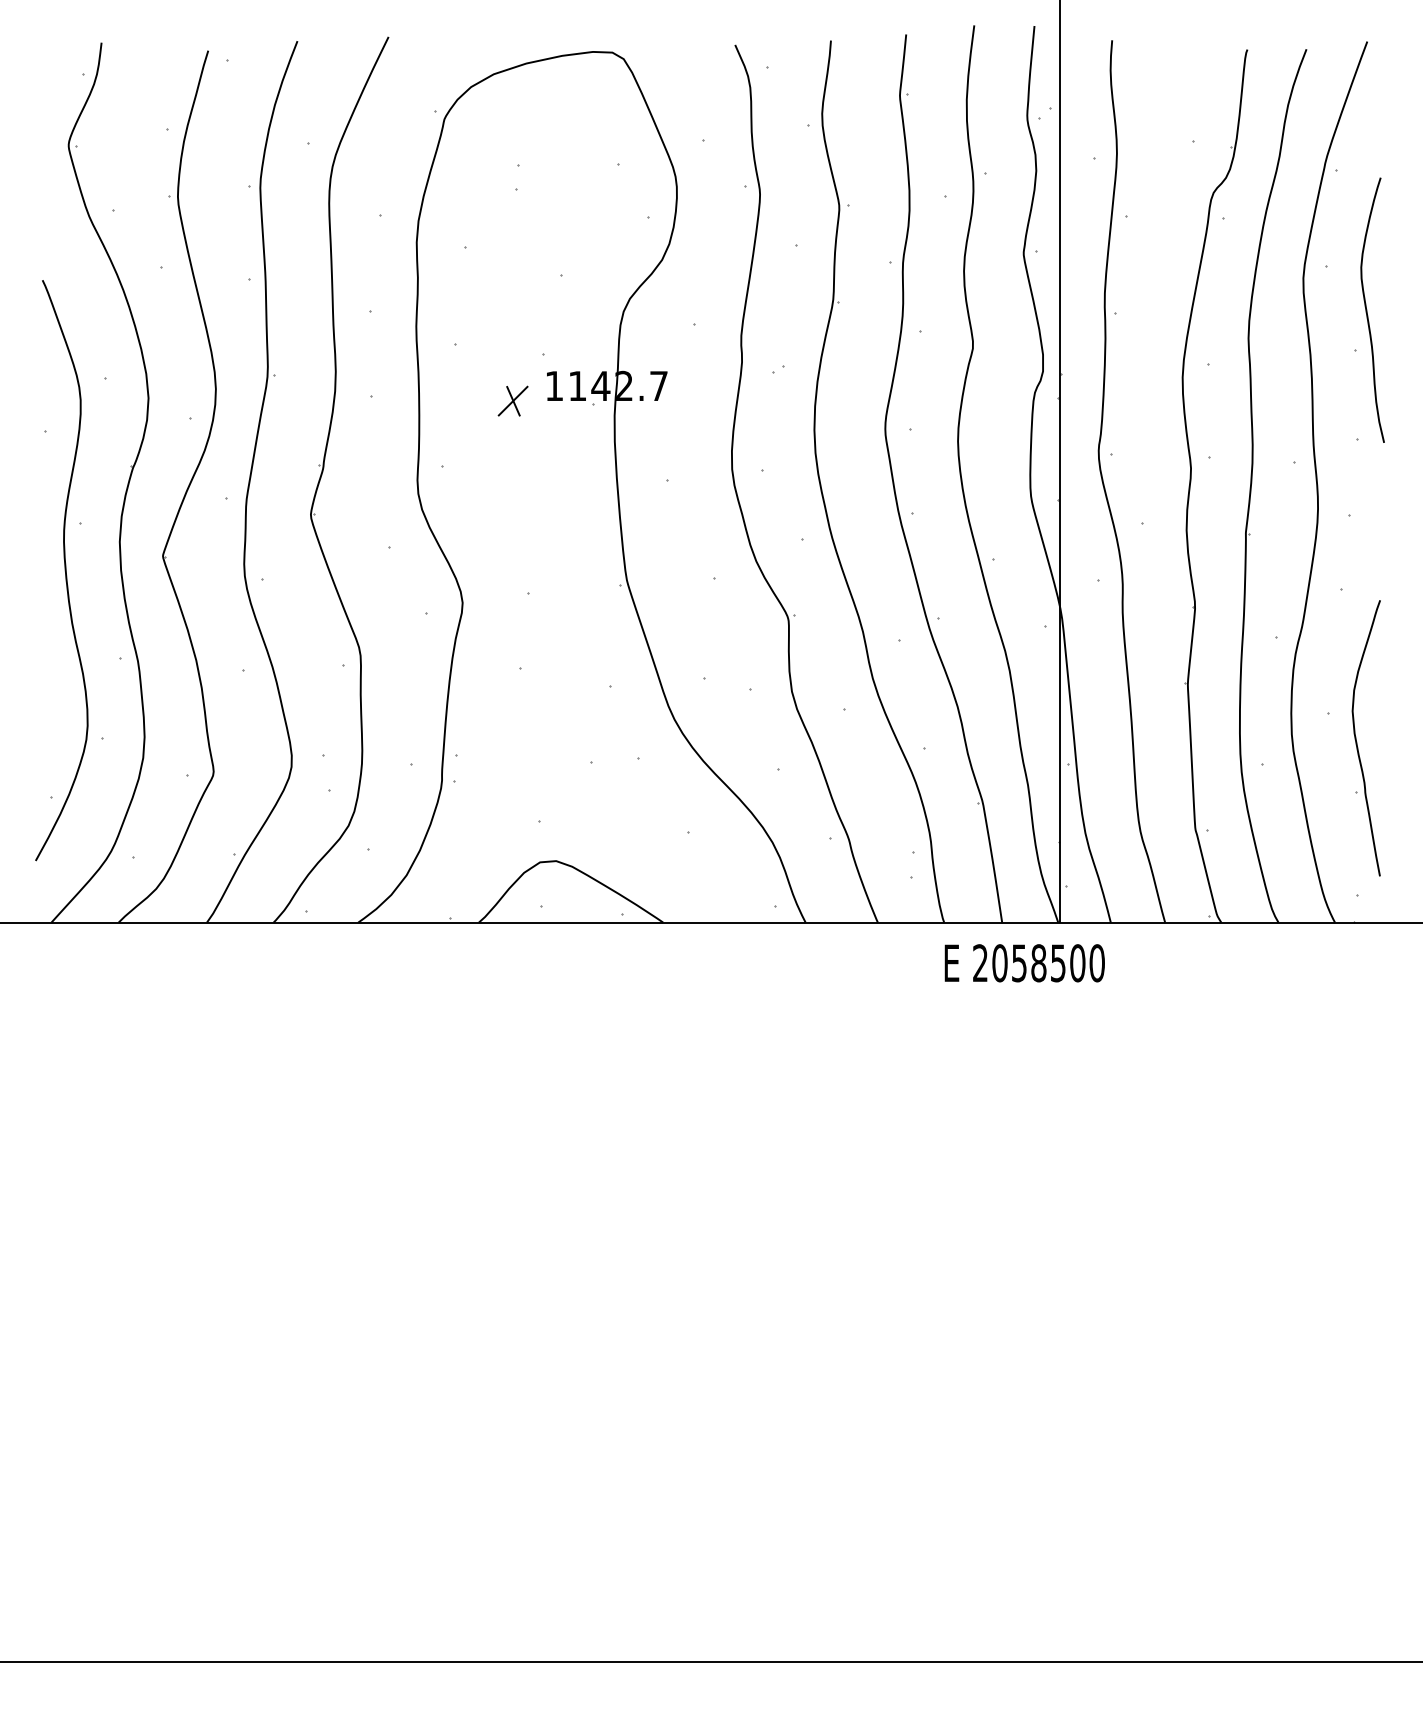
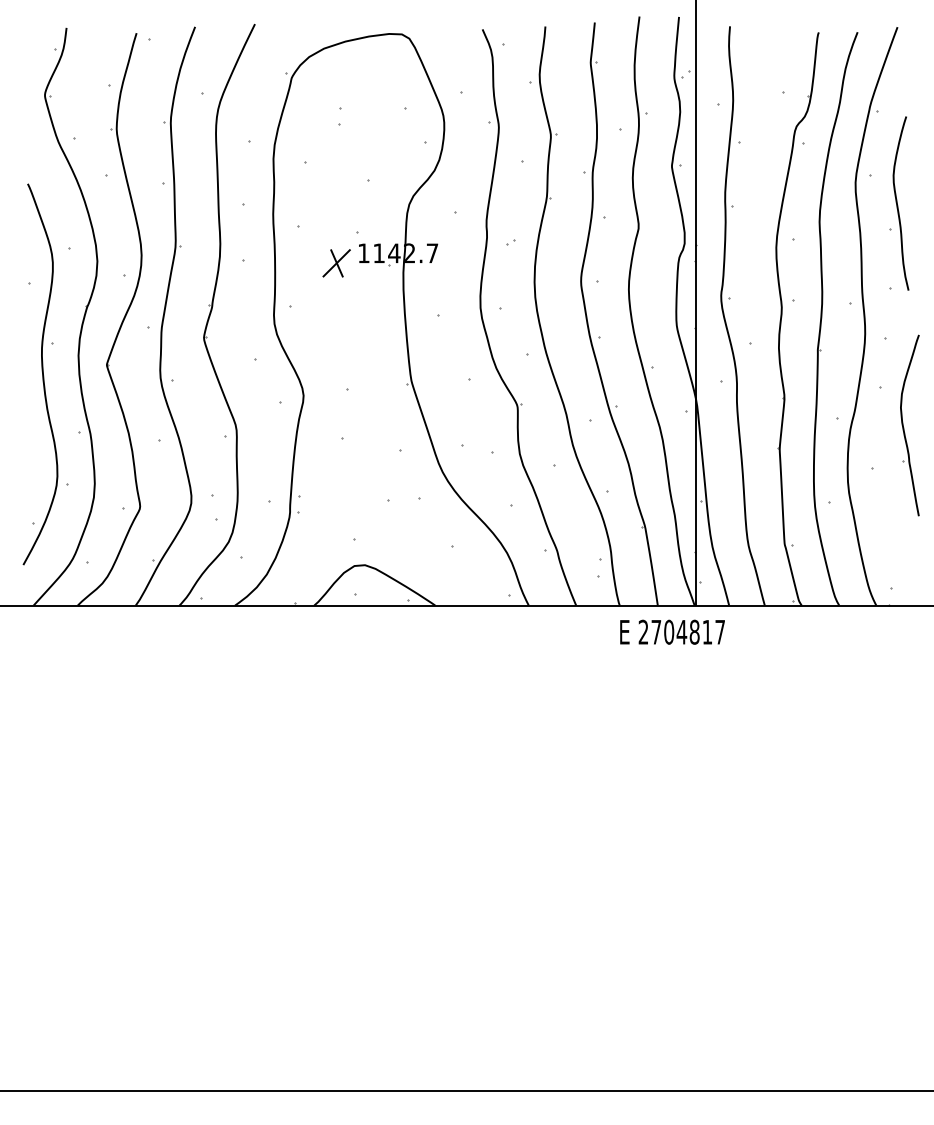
part: (512, 400) -> (336, 262), size x1.4
part: (1365, 738) -> (909, 425), moved
text: (1048, 962) -> (688, 631), 2058500 -> 2704817

